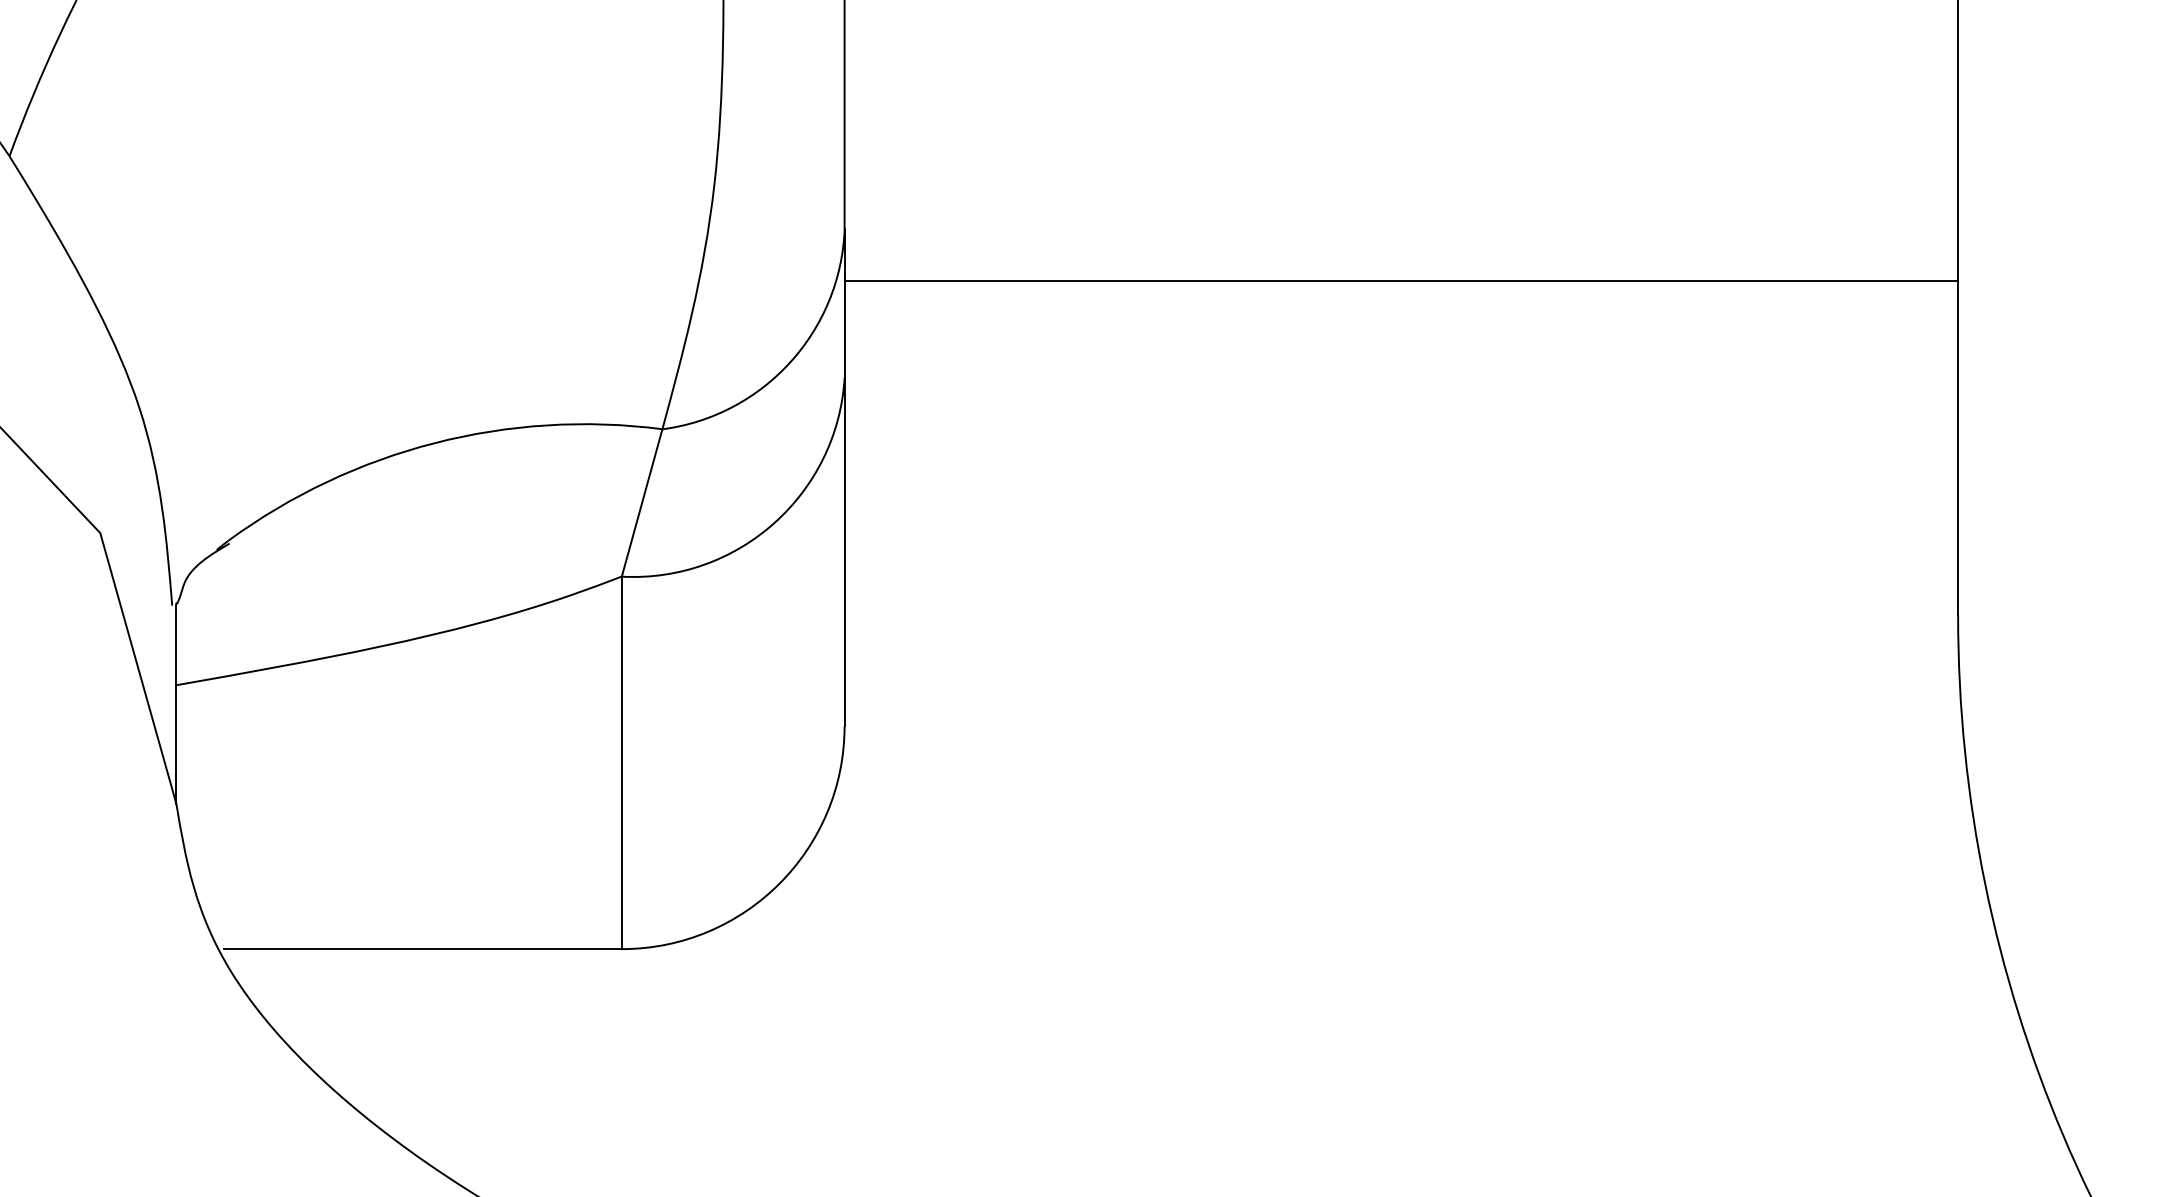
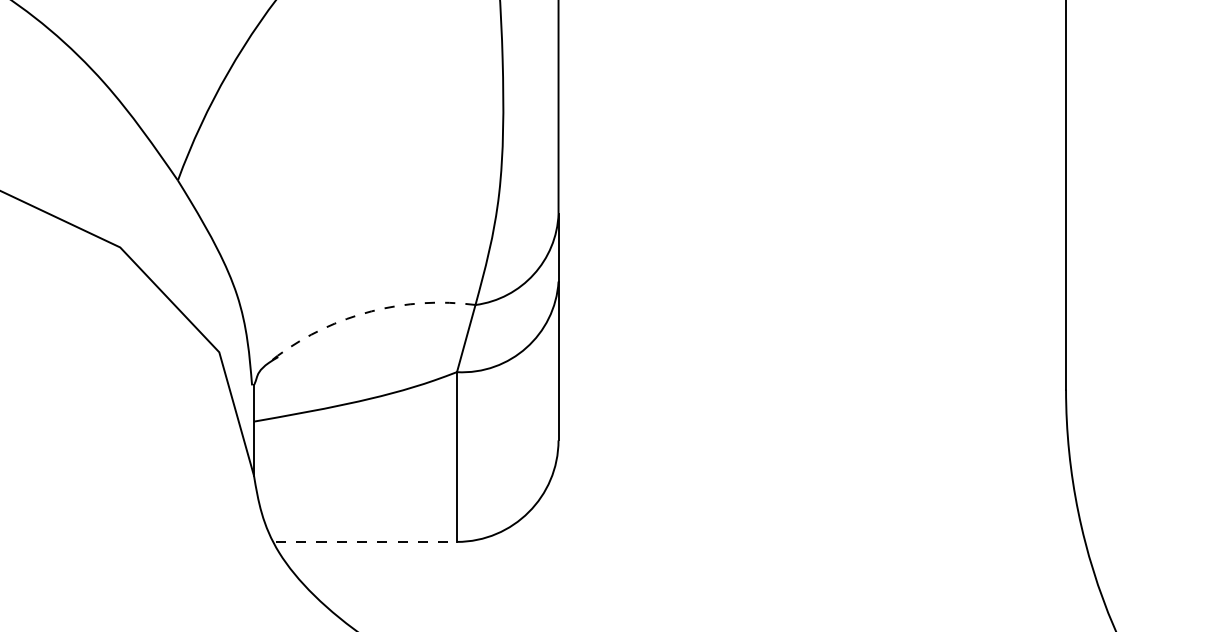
line: (1401, 281) -> (812, 237), removed
arc: (434, 443) -> (371, 311), solid -> dashed
line: (423, 948) -> (366, 541), solid -> dashed

